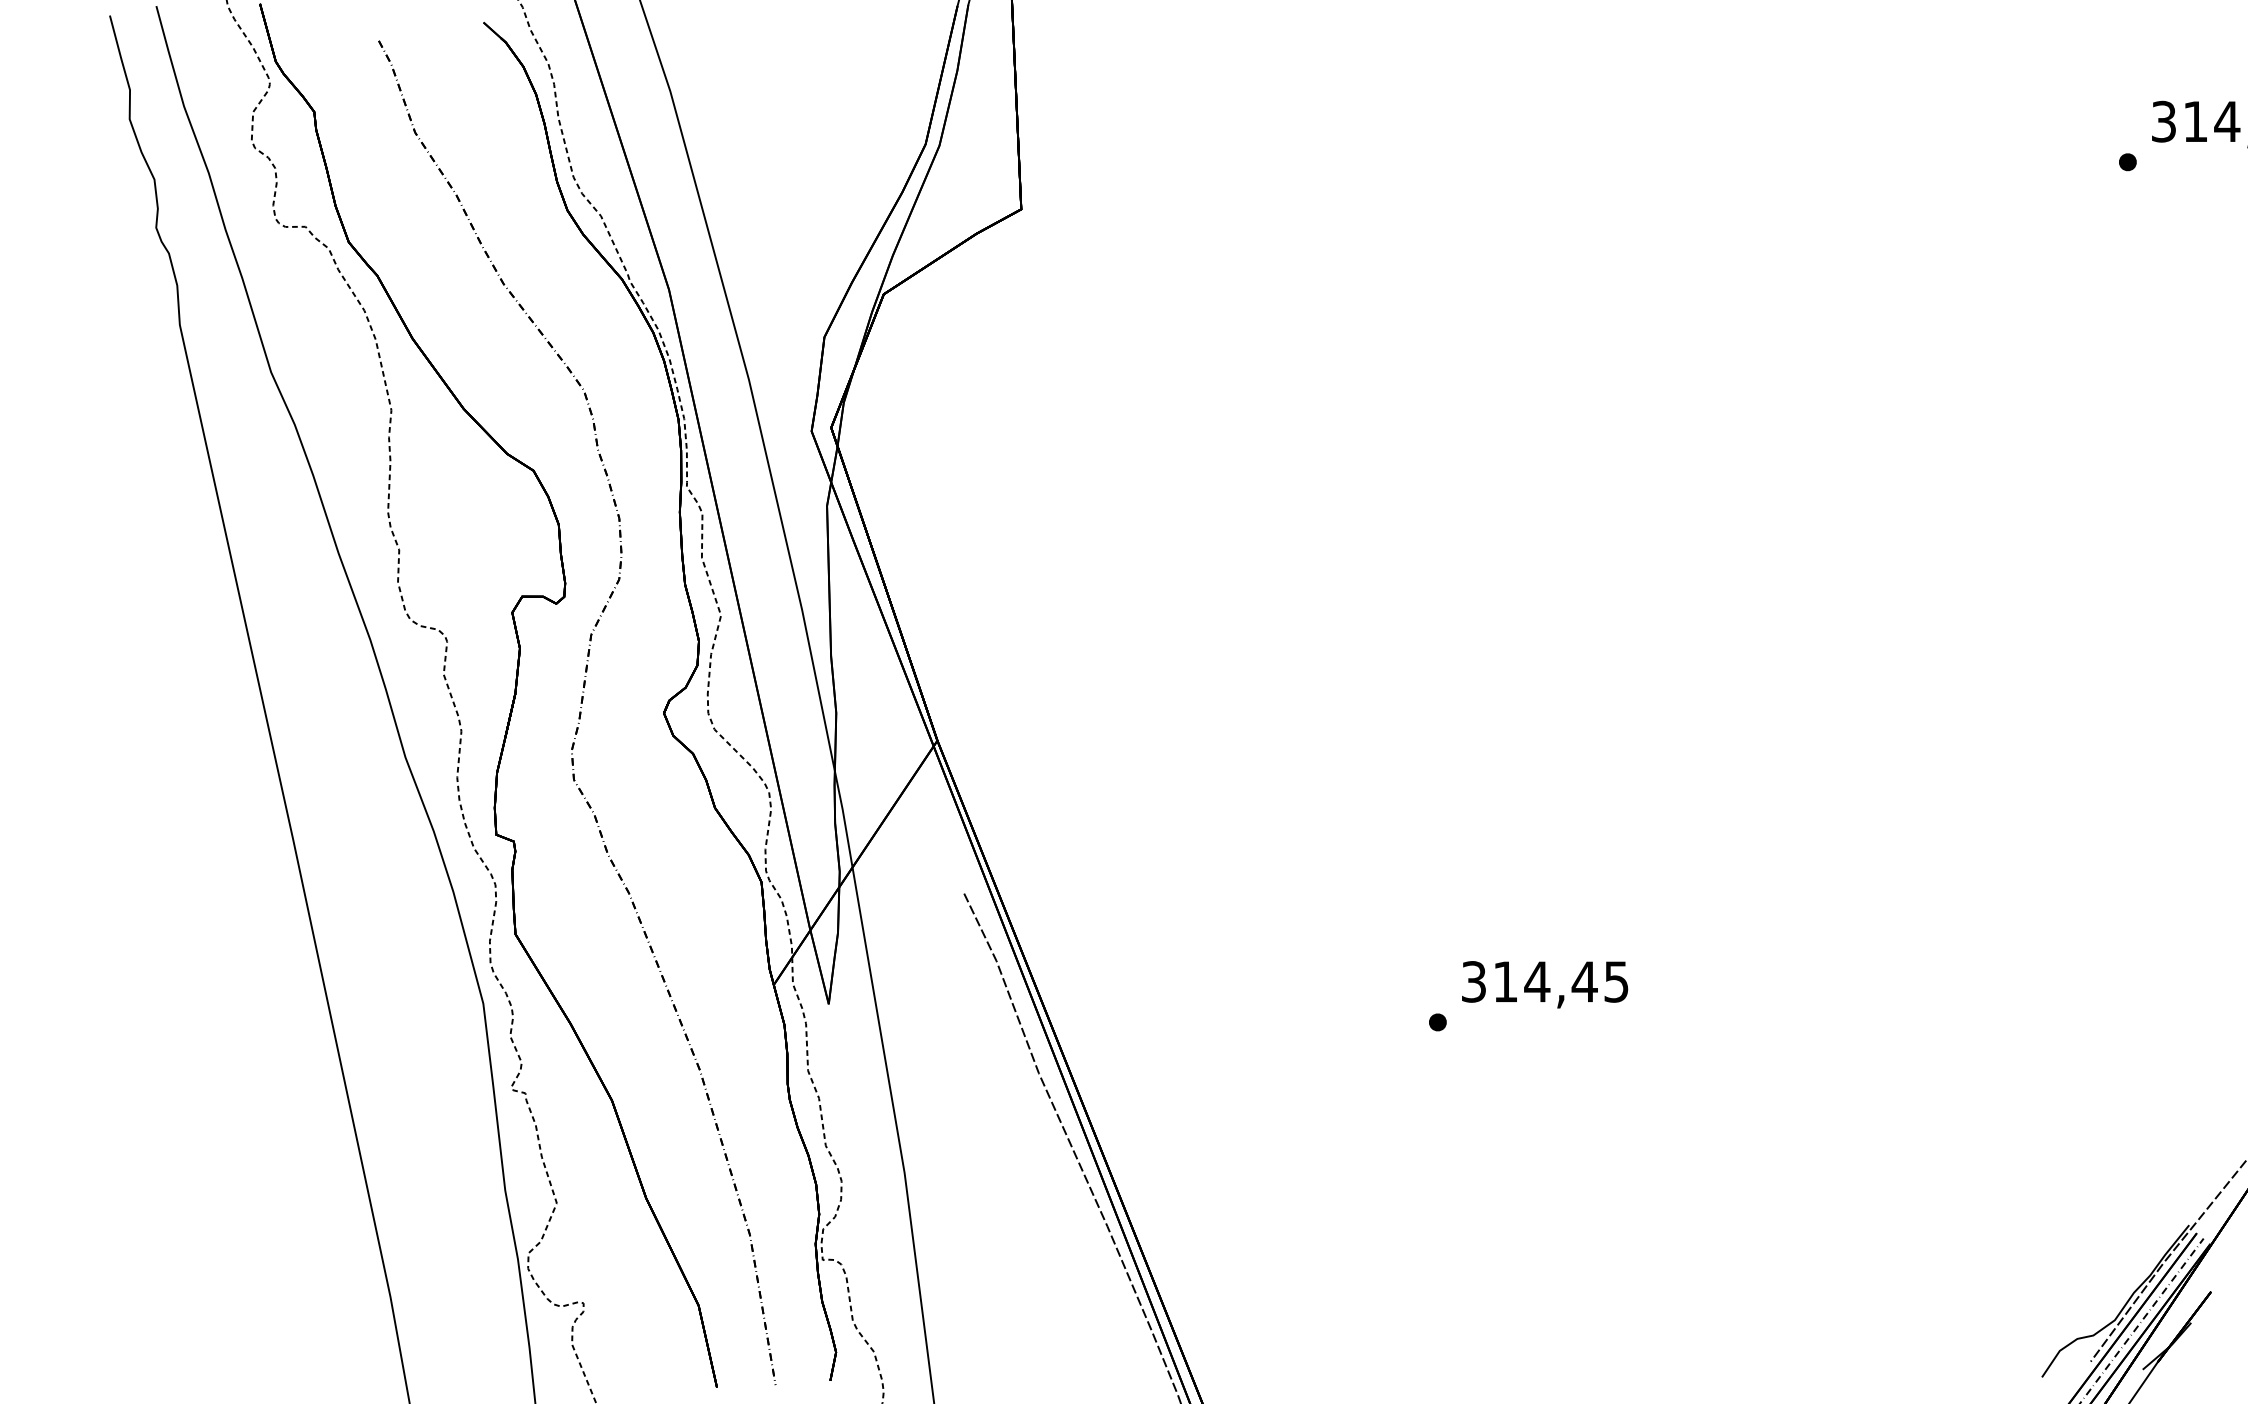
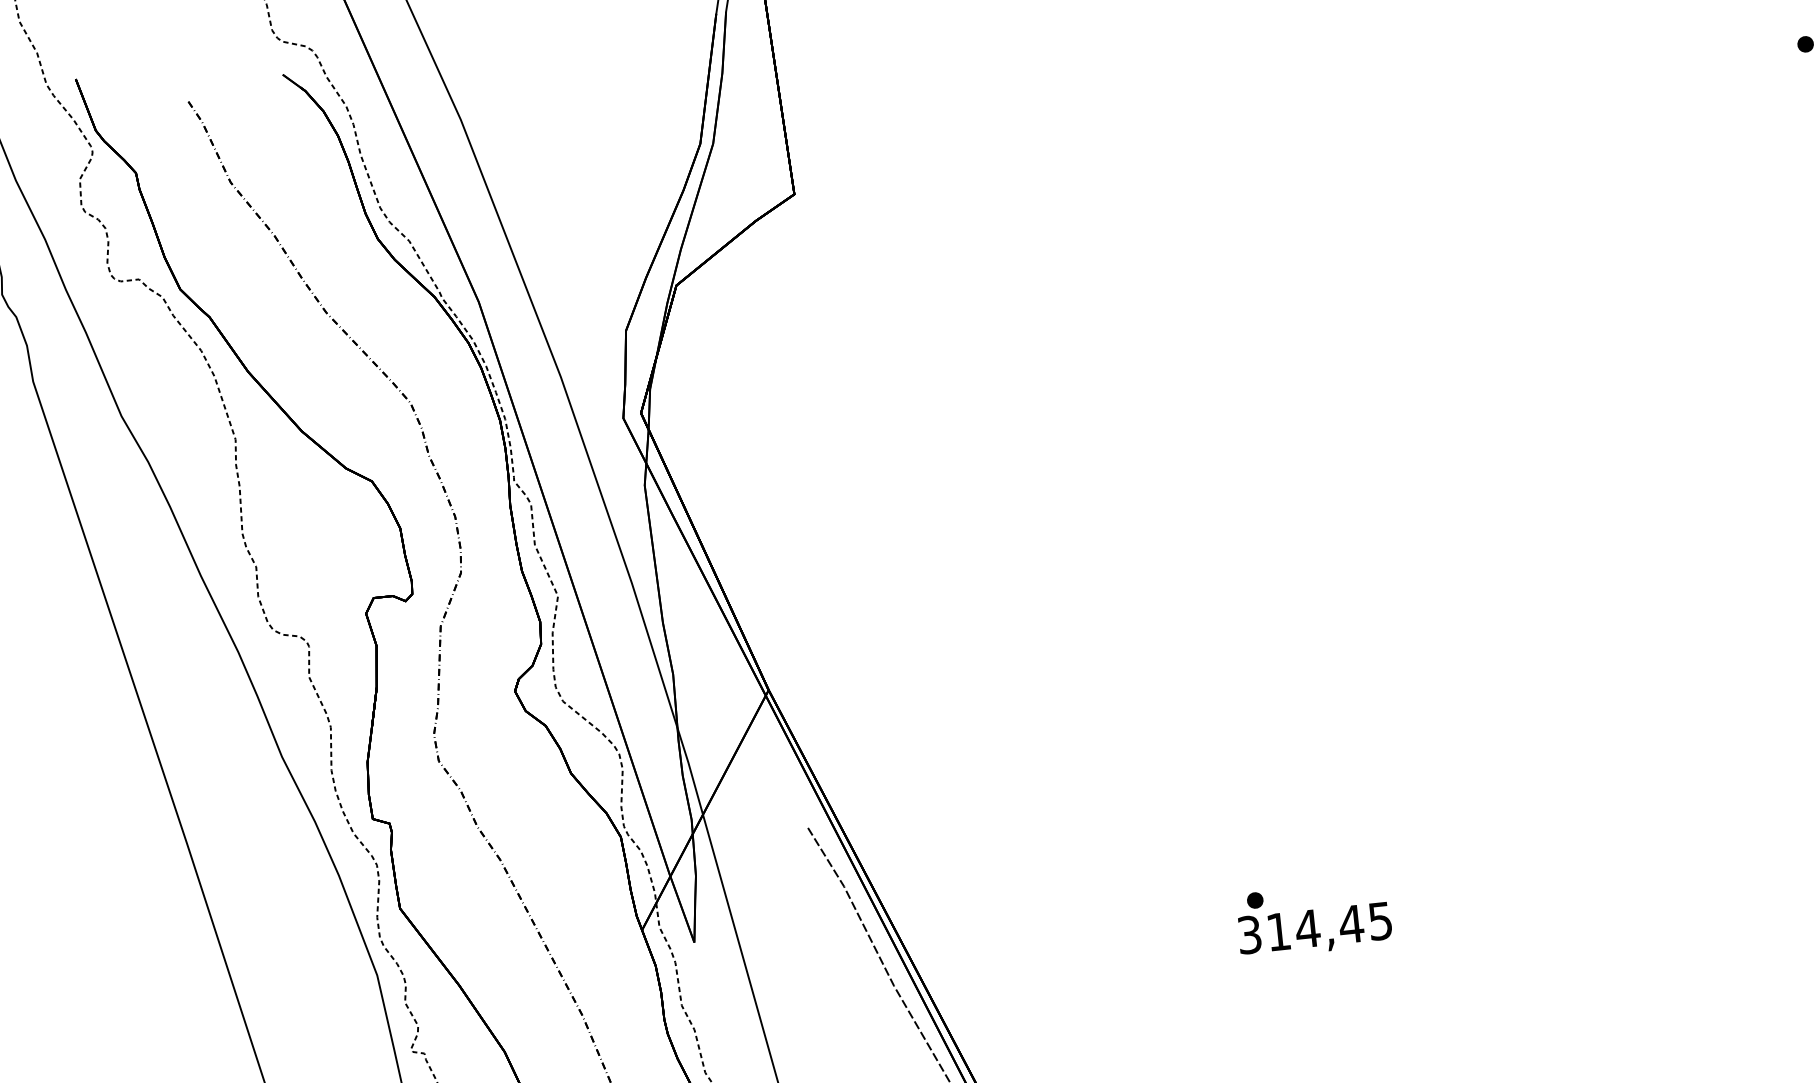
text: (1545, 984) -> (1315, 930), moved

